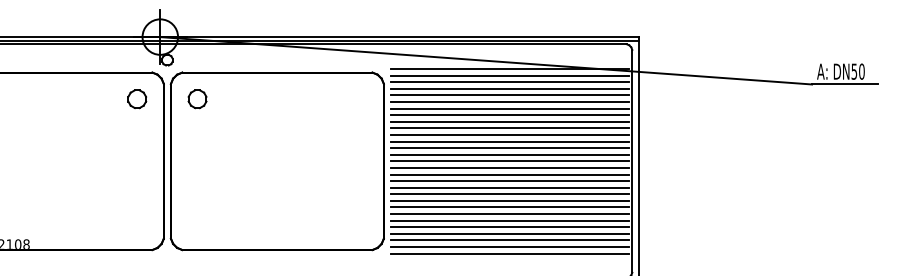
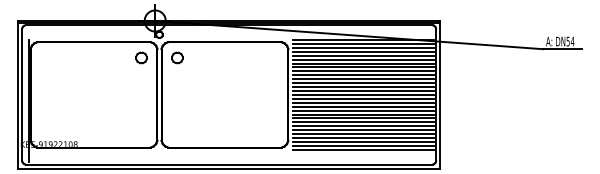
text: (861, 71) -> (572, 41), DN50 -> DN54

